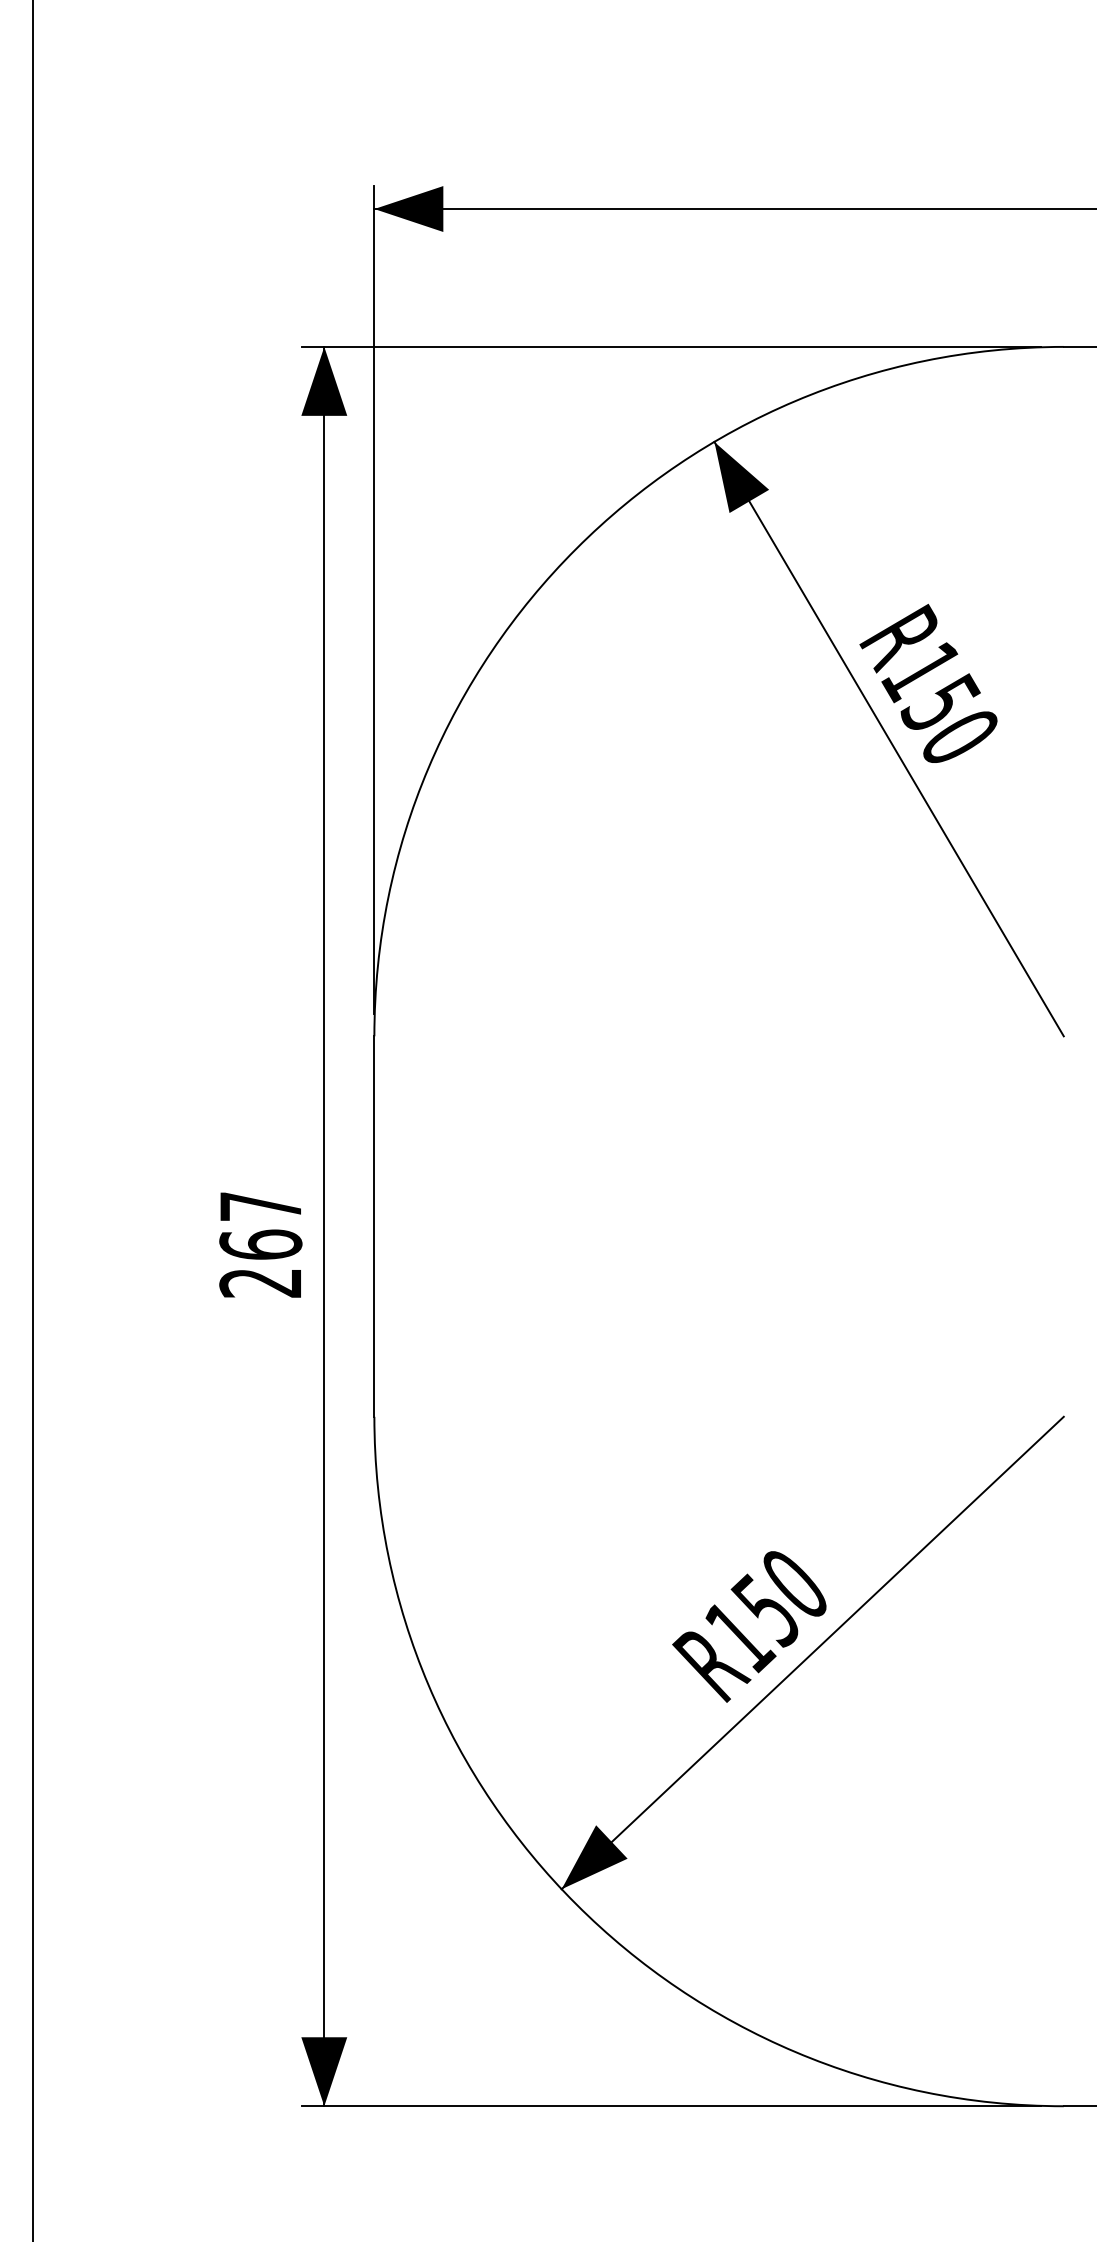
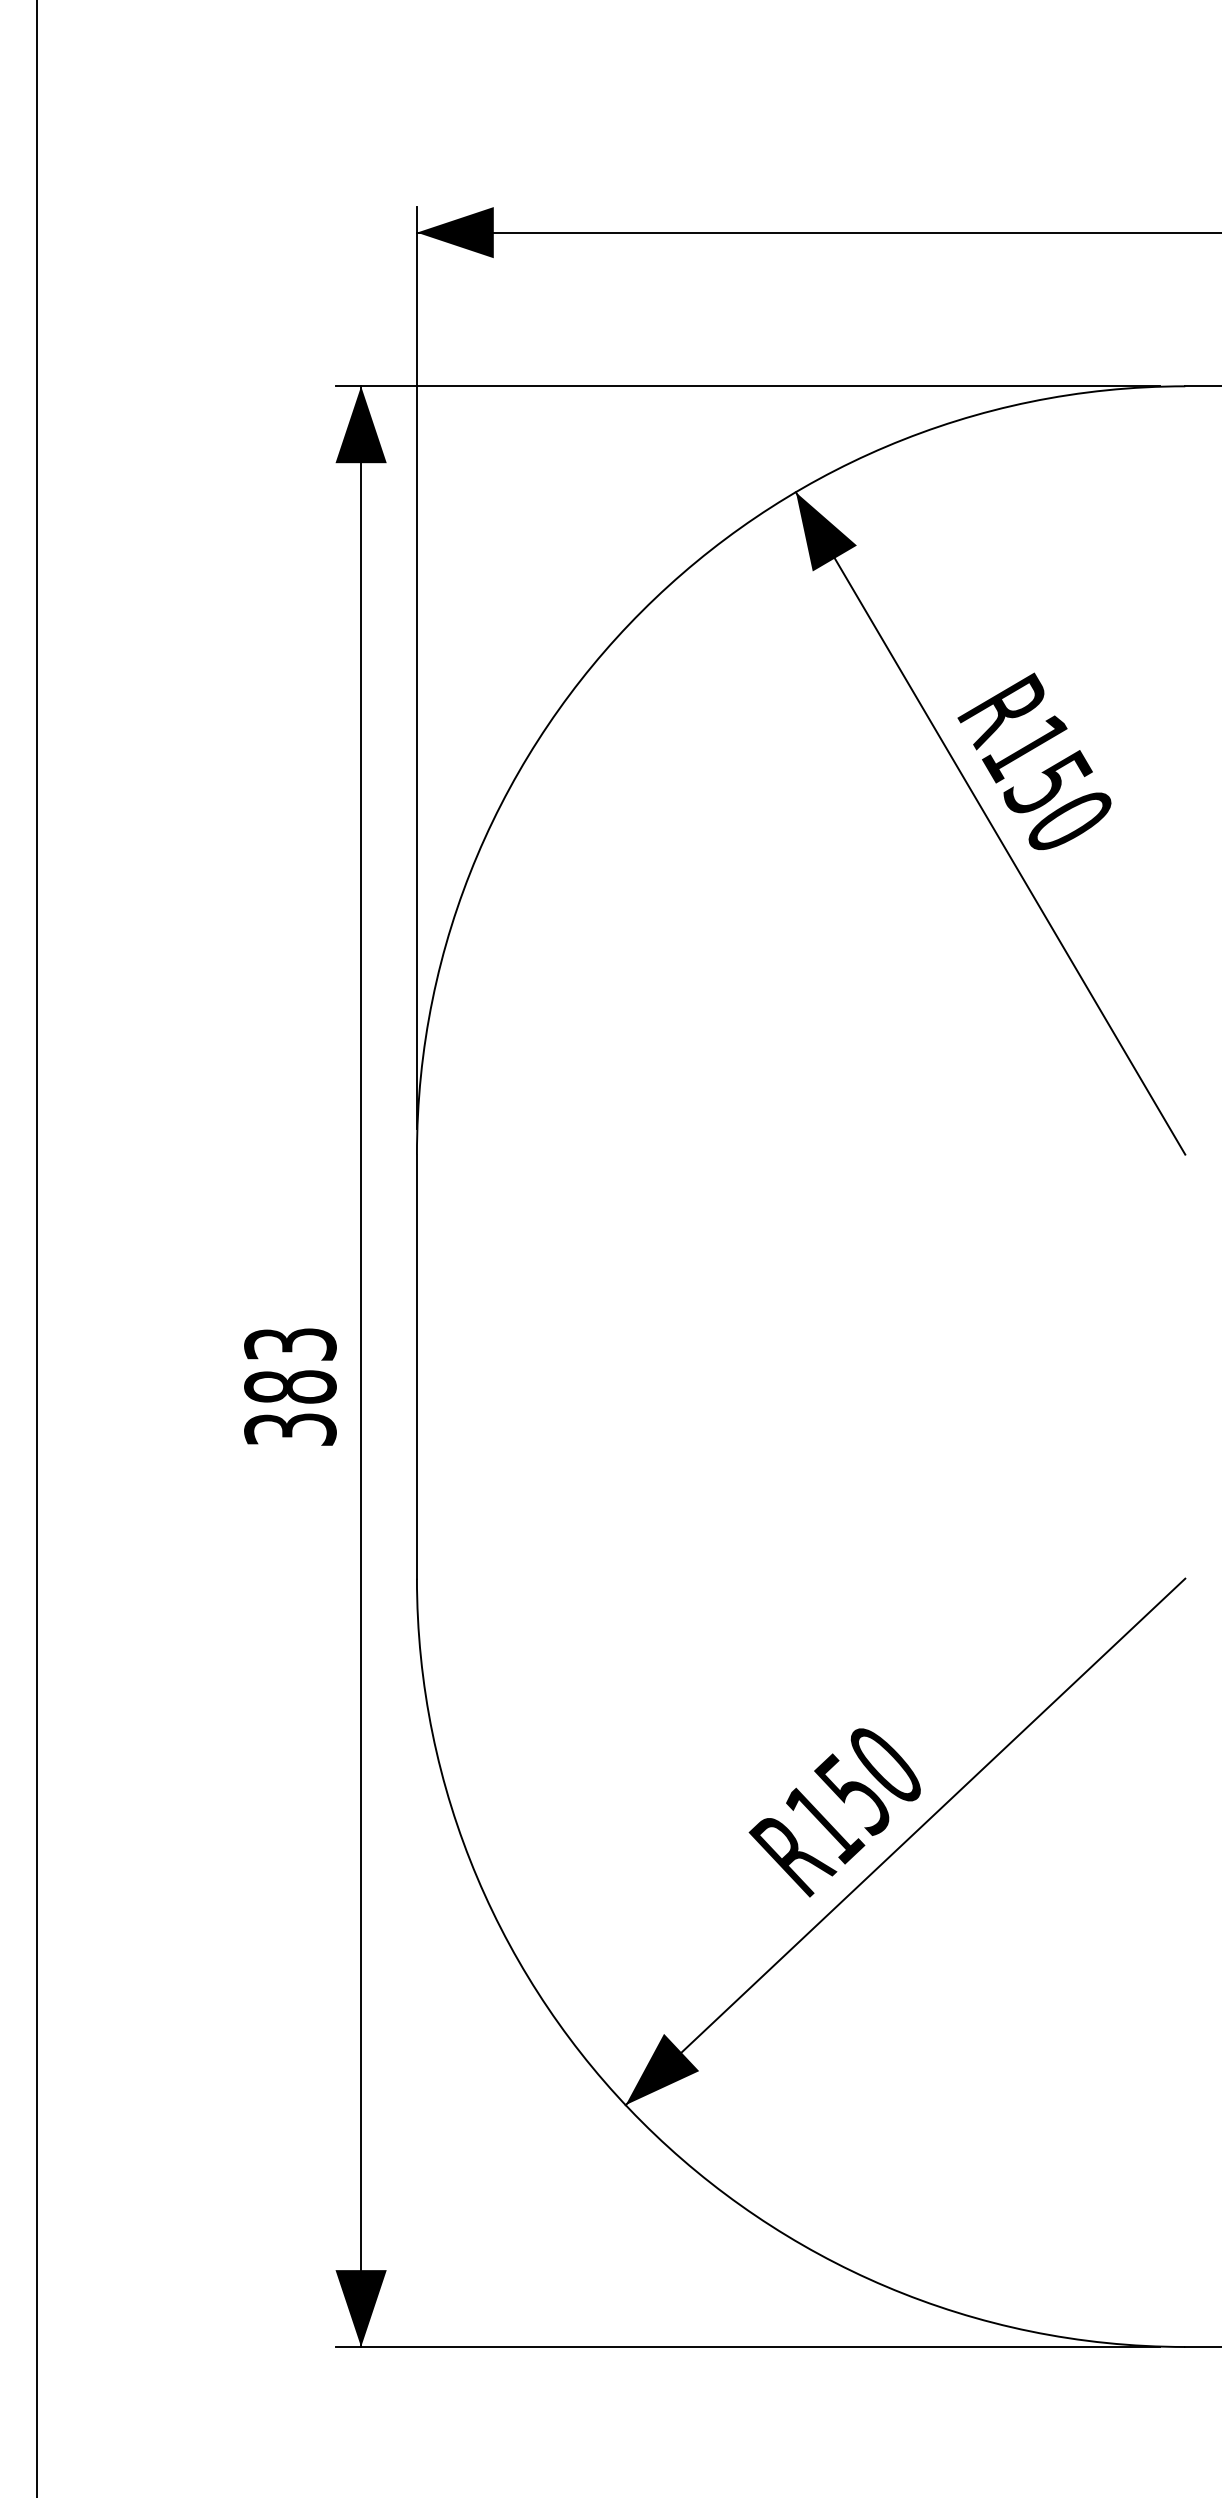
text: (260, 1244) -> (290, 1386), 267 -> 383

